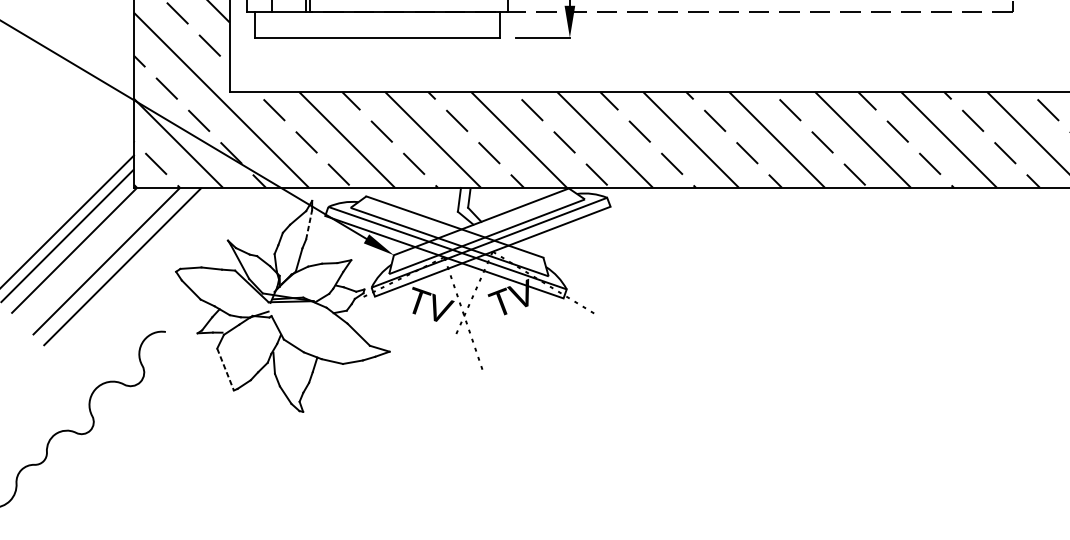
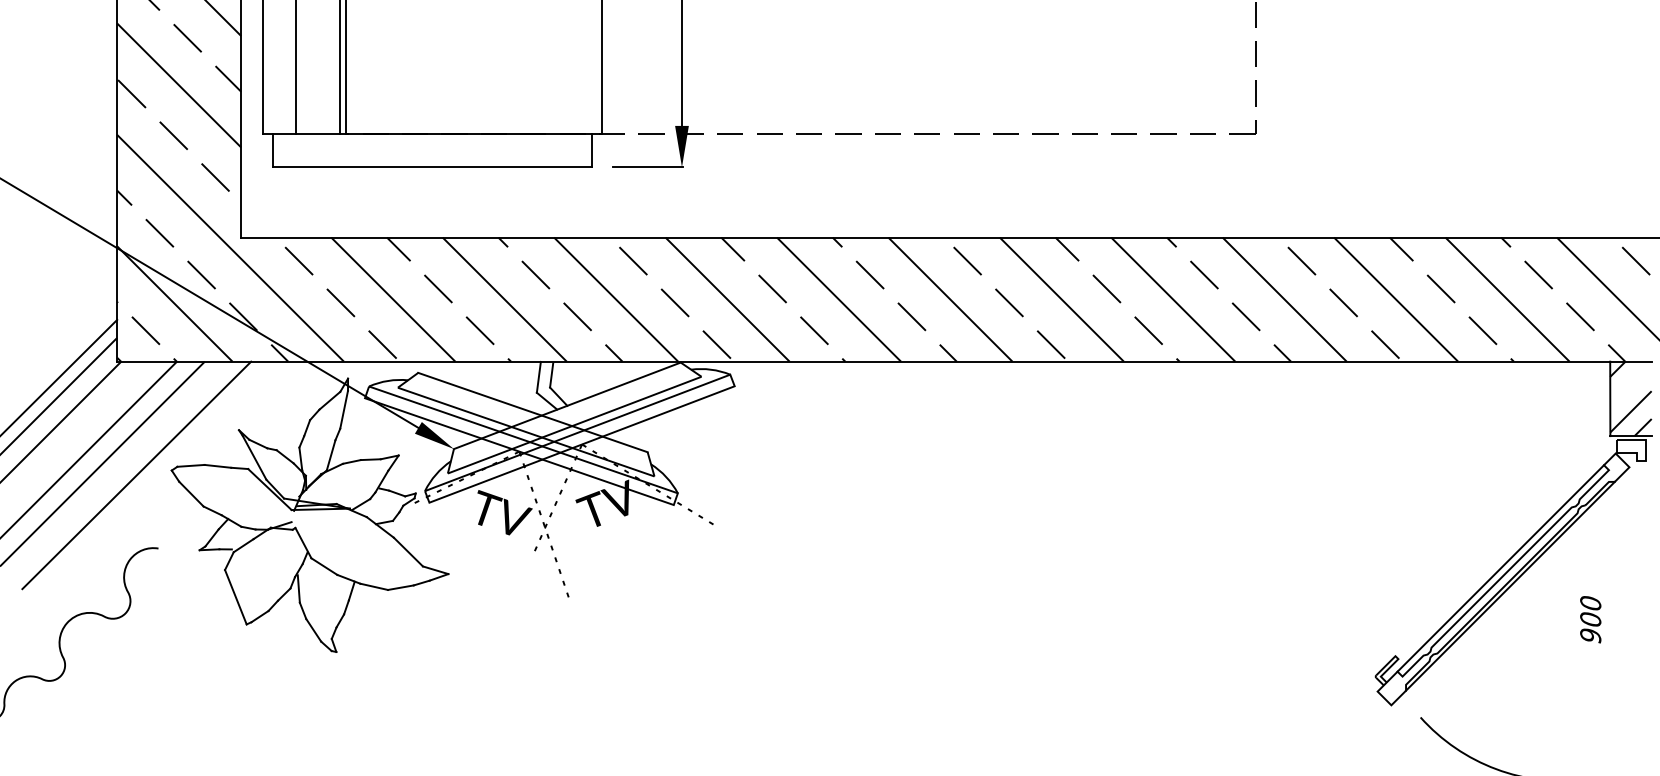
line: (309, 224) -> (344, 409), dashed -> solid
line: (148, 275) -> (136, 475), added
line: (226, 369) -> (236, 597), dashed -> solid

